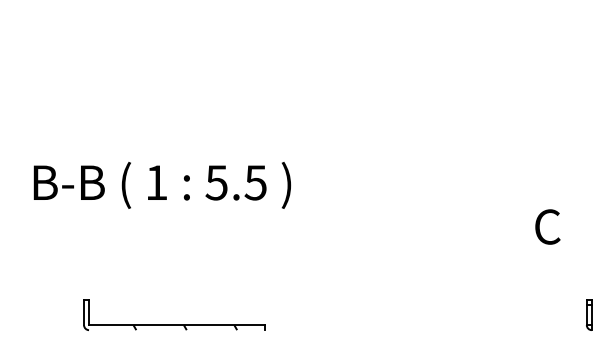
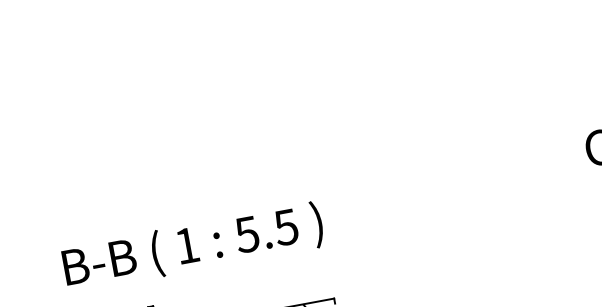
text: (161, 185) -> (192, 247), moved

